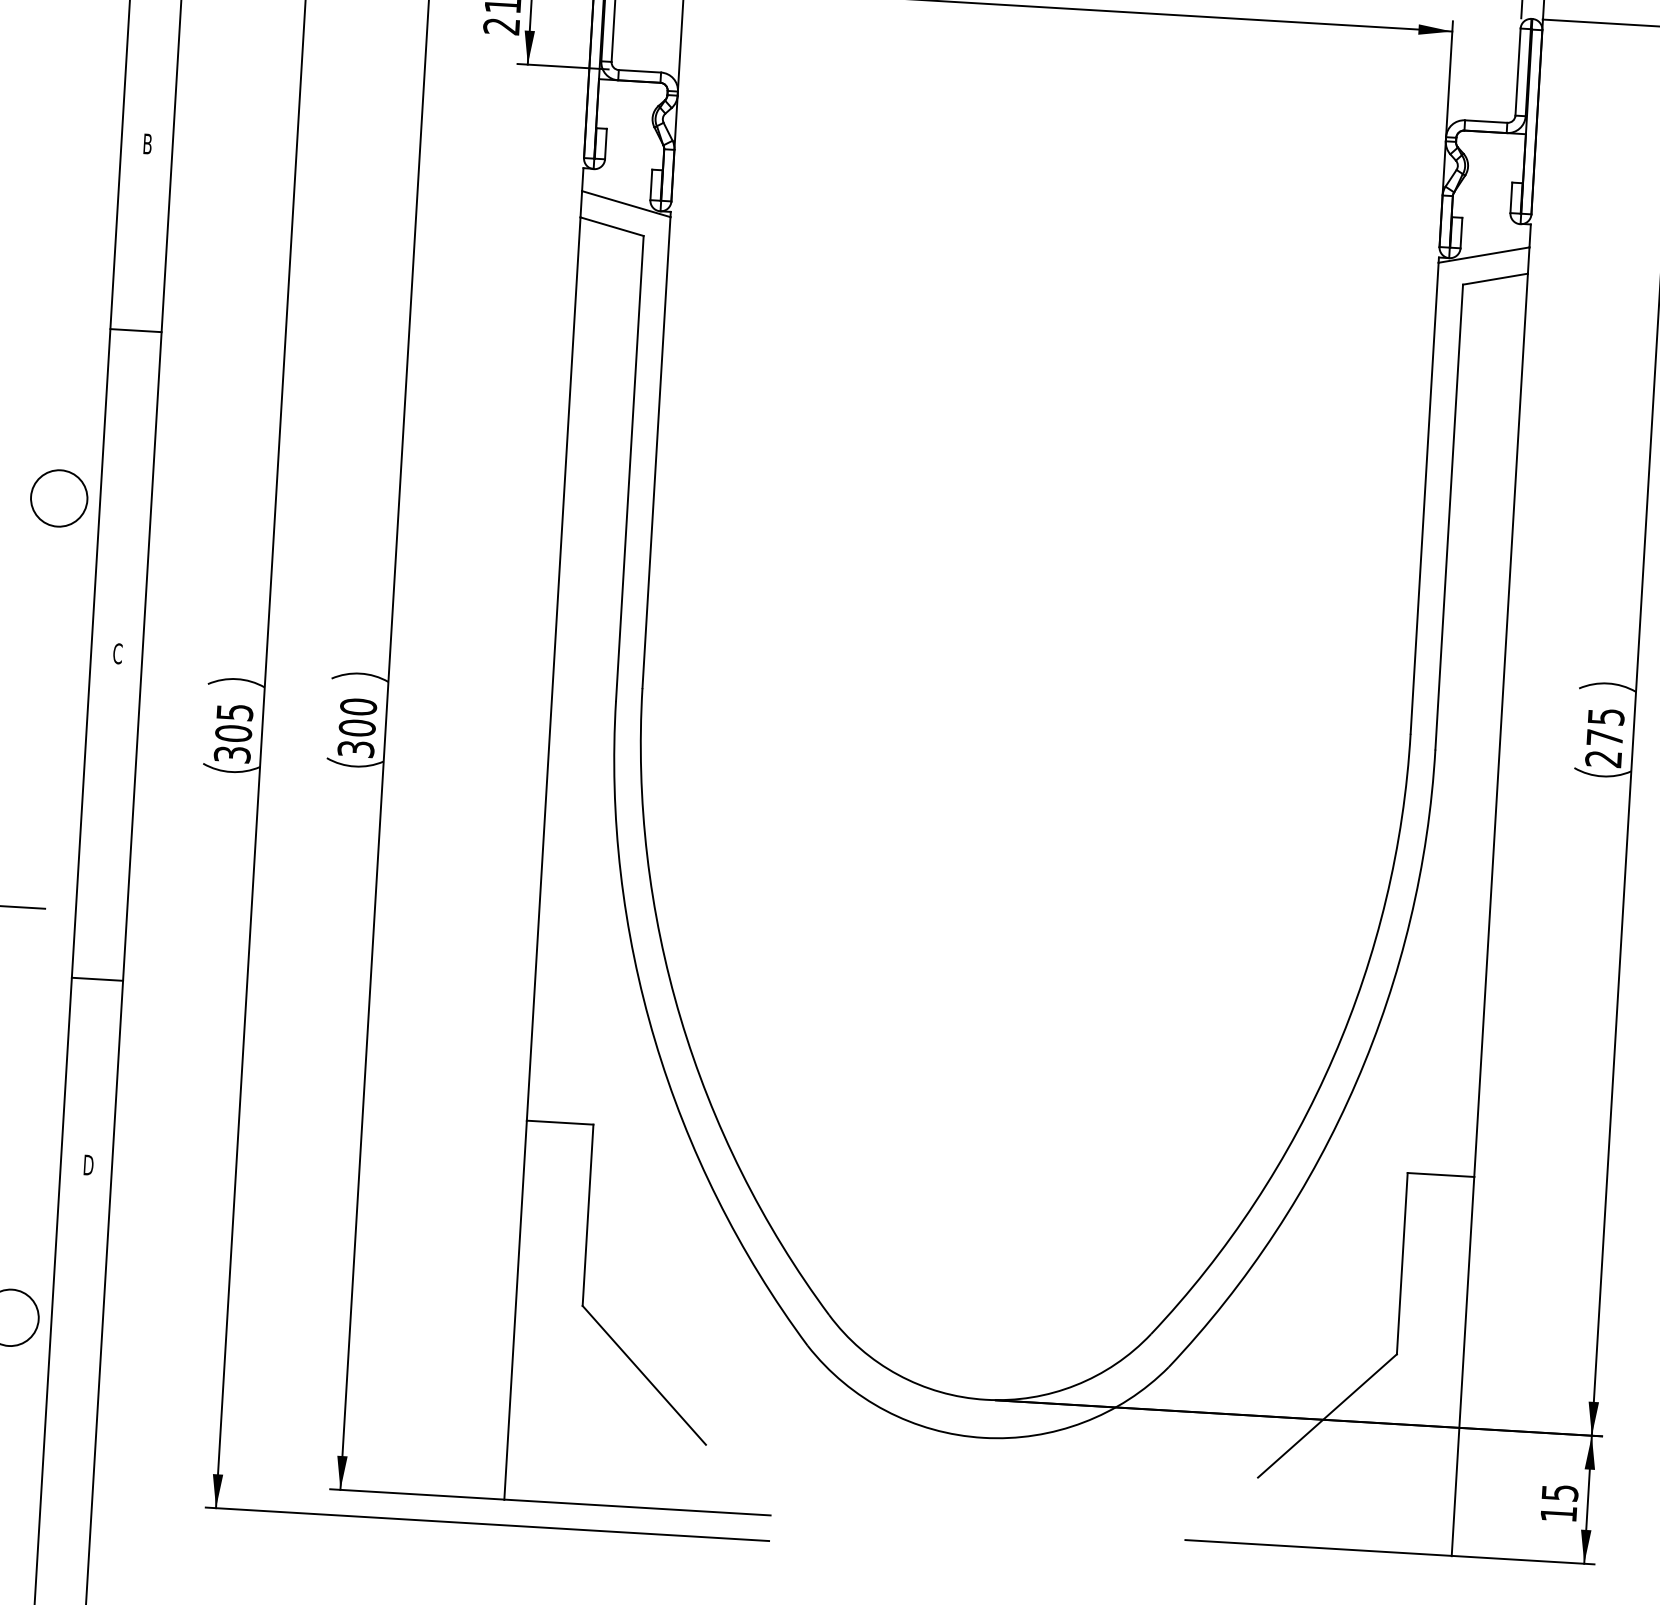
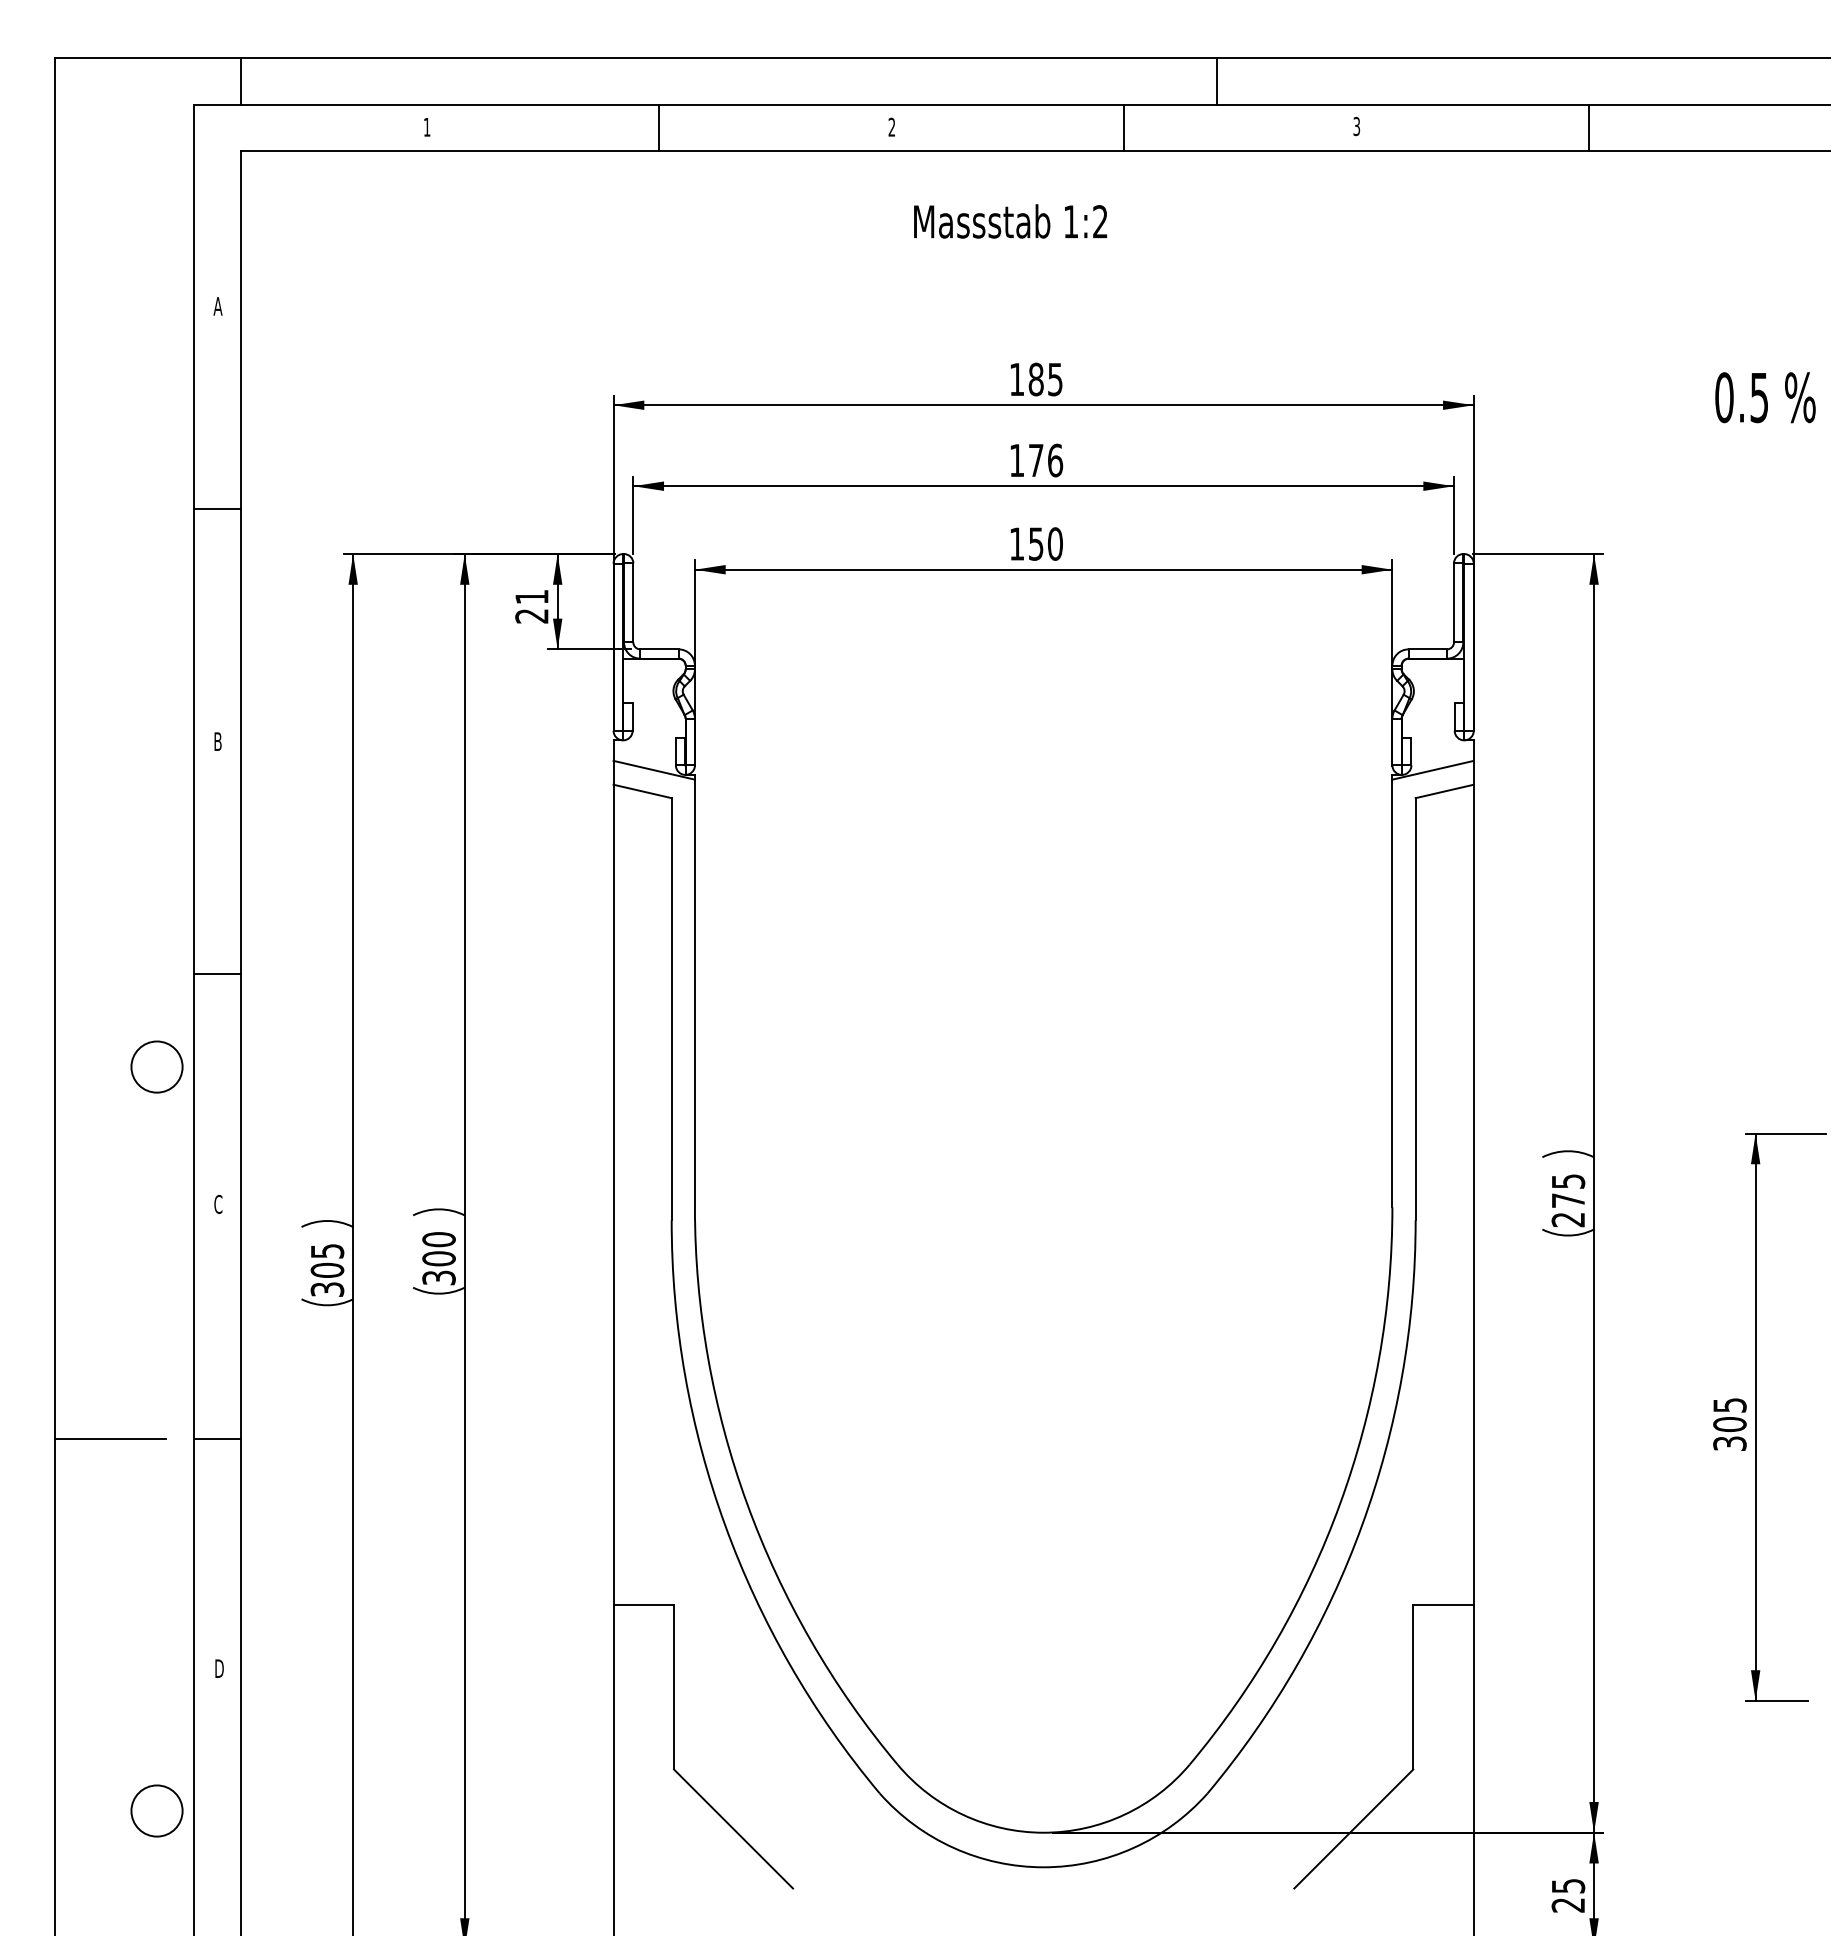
line: (136, 331) -> (217, 974), moved
line: (97, 979) -> (217, 1439), moved
text: (1557, 1514) -> (1567, 1905), 15 -> 25

